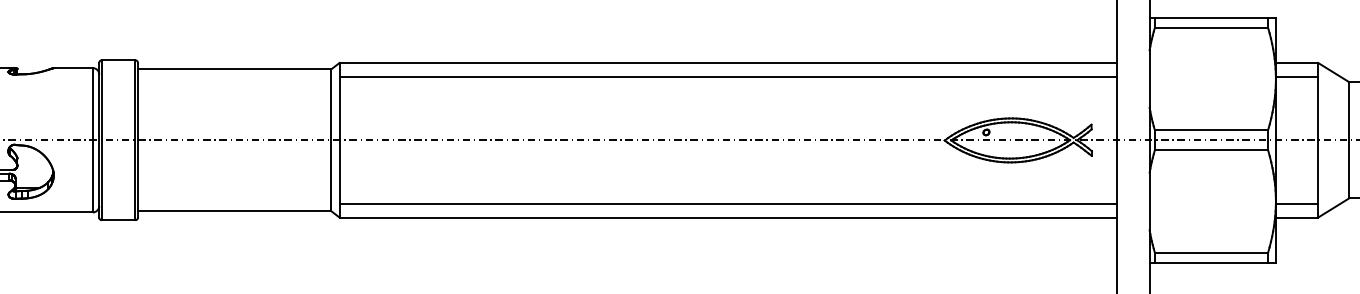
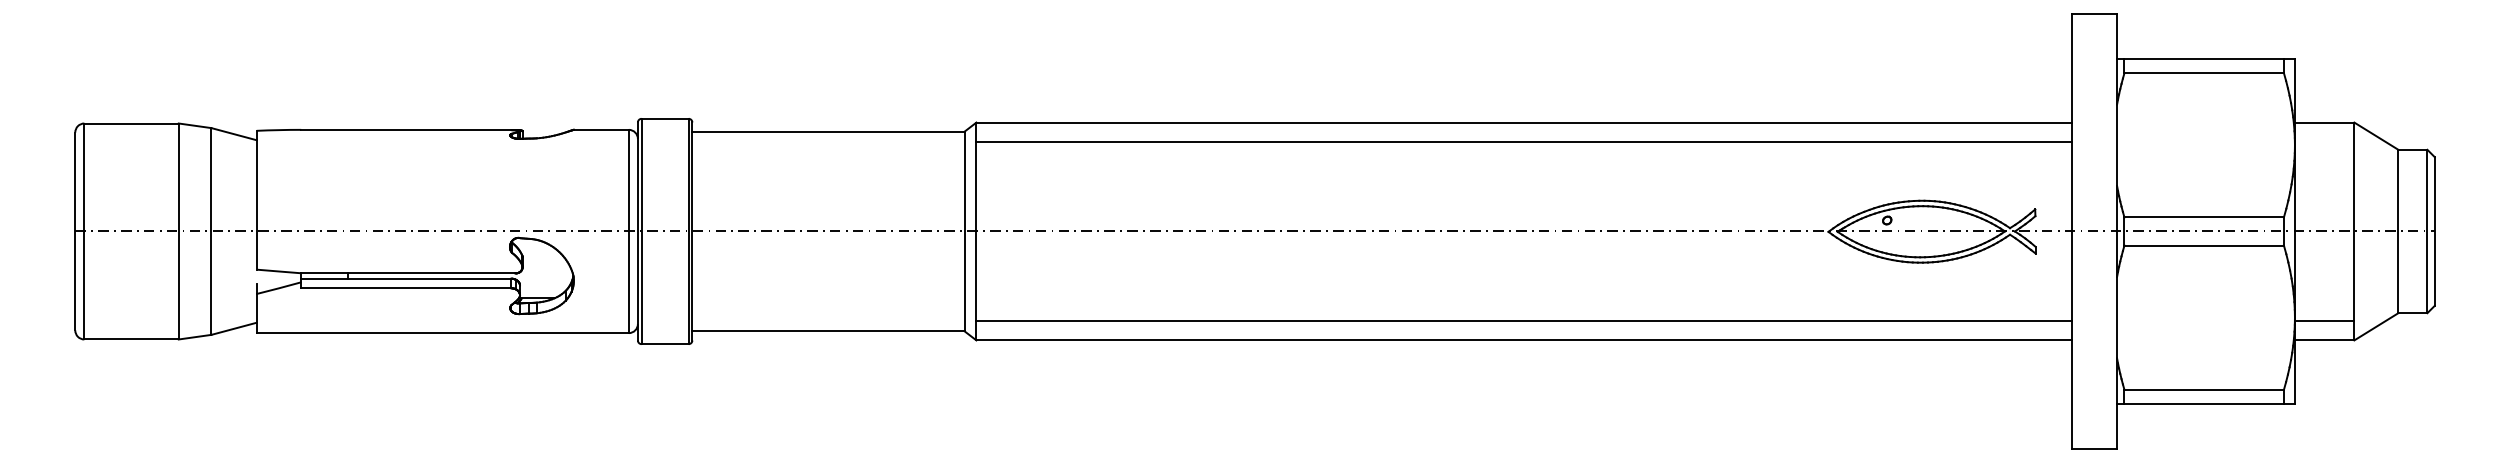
line: (1296, 77) -> (2324, 142), removed

